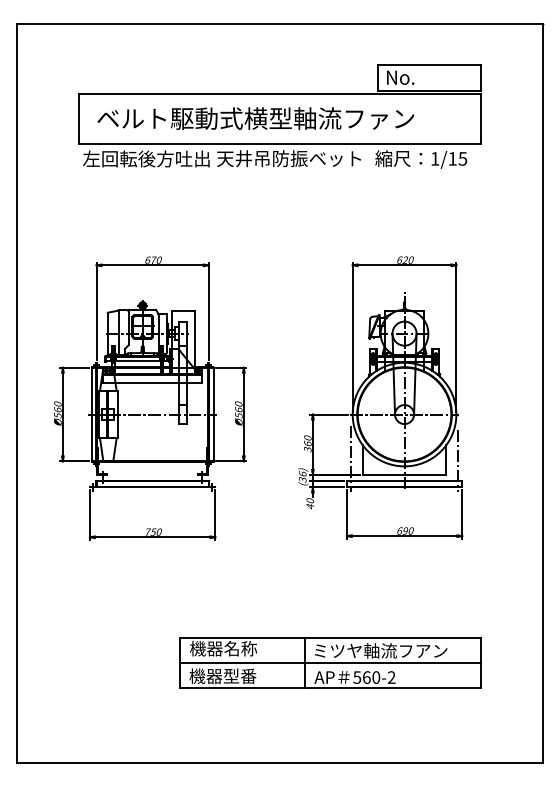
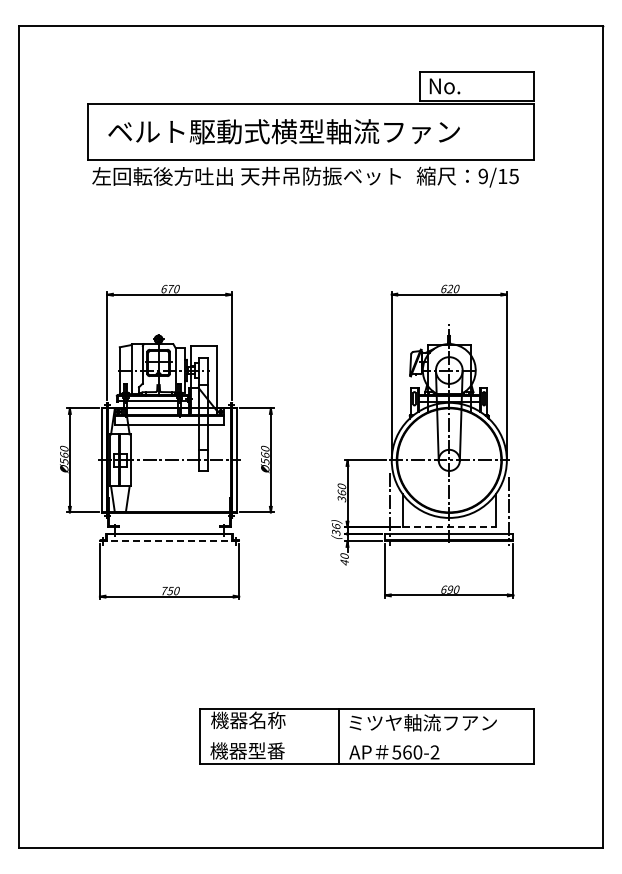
text: (434, 158) -> (482, 176), 1/15 -> 9/15
line: (404, 474) -> (449, 527), solid -> dashed
line: (152, 487) -> (169, 541), solid -> dashed
line: (329, 663) -> (366, 736), removed

